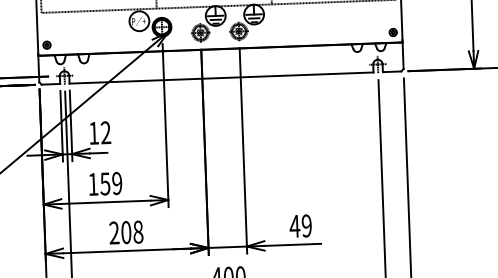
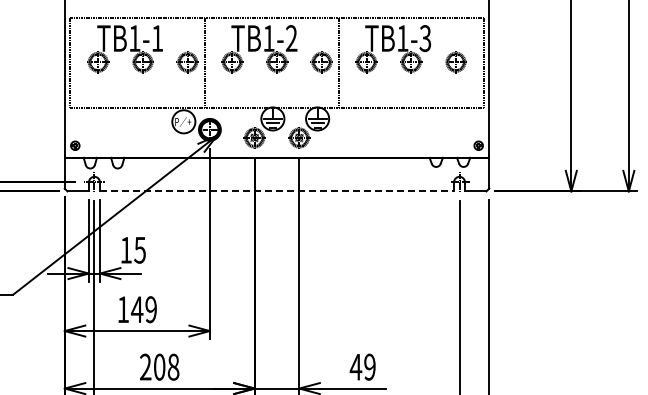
line: (221, 78) -> (277, 191), solid -> dashed
text: (105, 132) -> (139, 249), 12 -> 15
text: (104, 183) -> (136, 309), 159 -> 149

